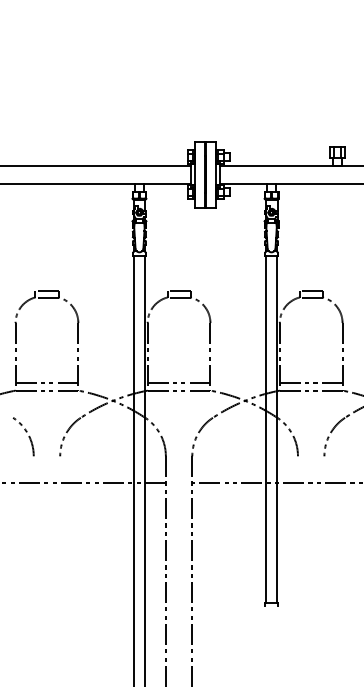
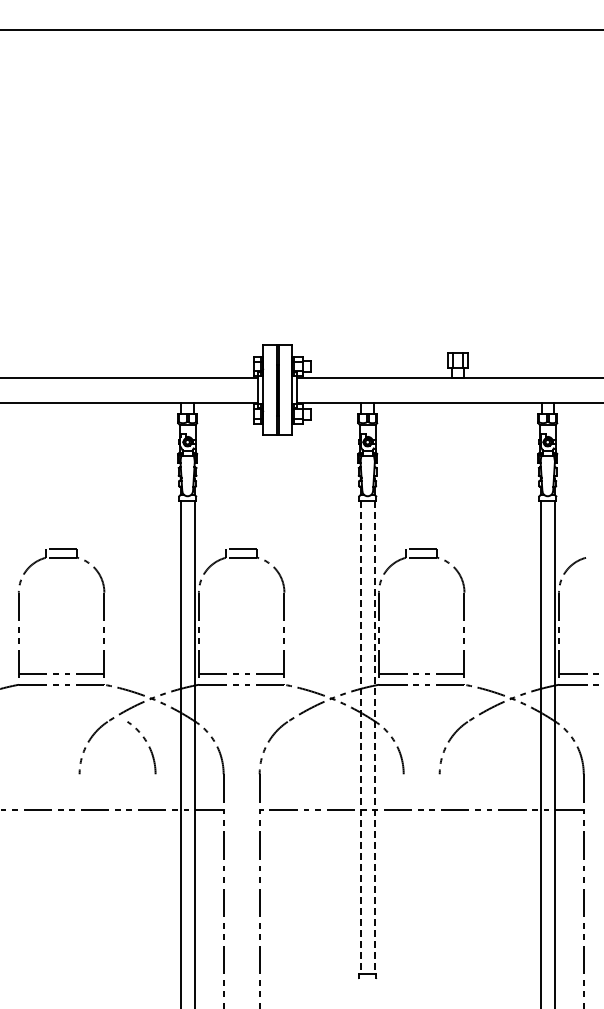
line: (266, 429) -> (360, 737), solid -> dashed
line: (276, 429) -> (374, 737), solid -> dashed
arc: (28, 436) -> (148, 747), moved

